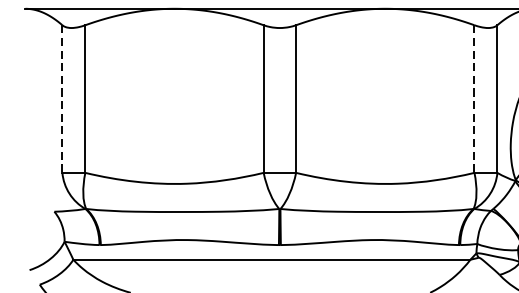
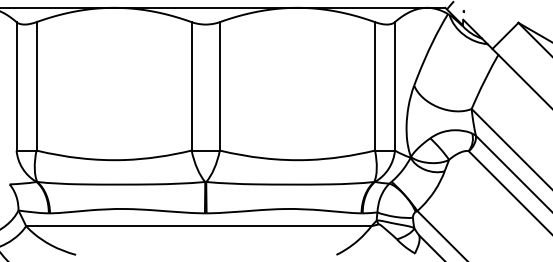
line: (62, 99) -> (16, 86), dashed -> solid
line: (475, 99) -> (375, 86), dashed -> solid

